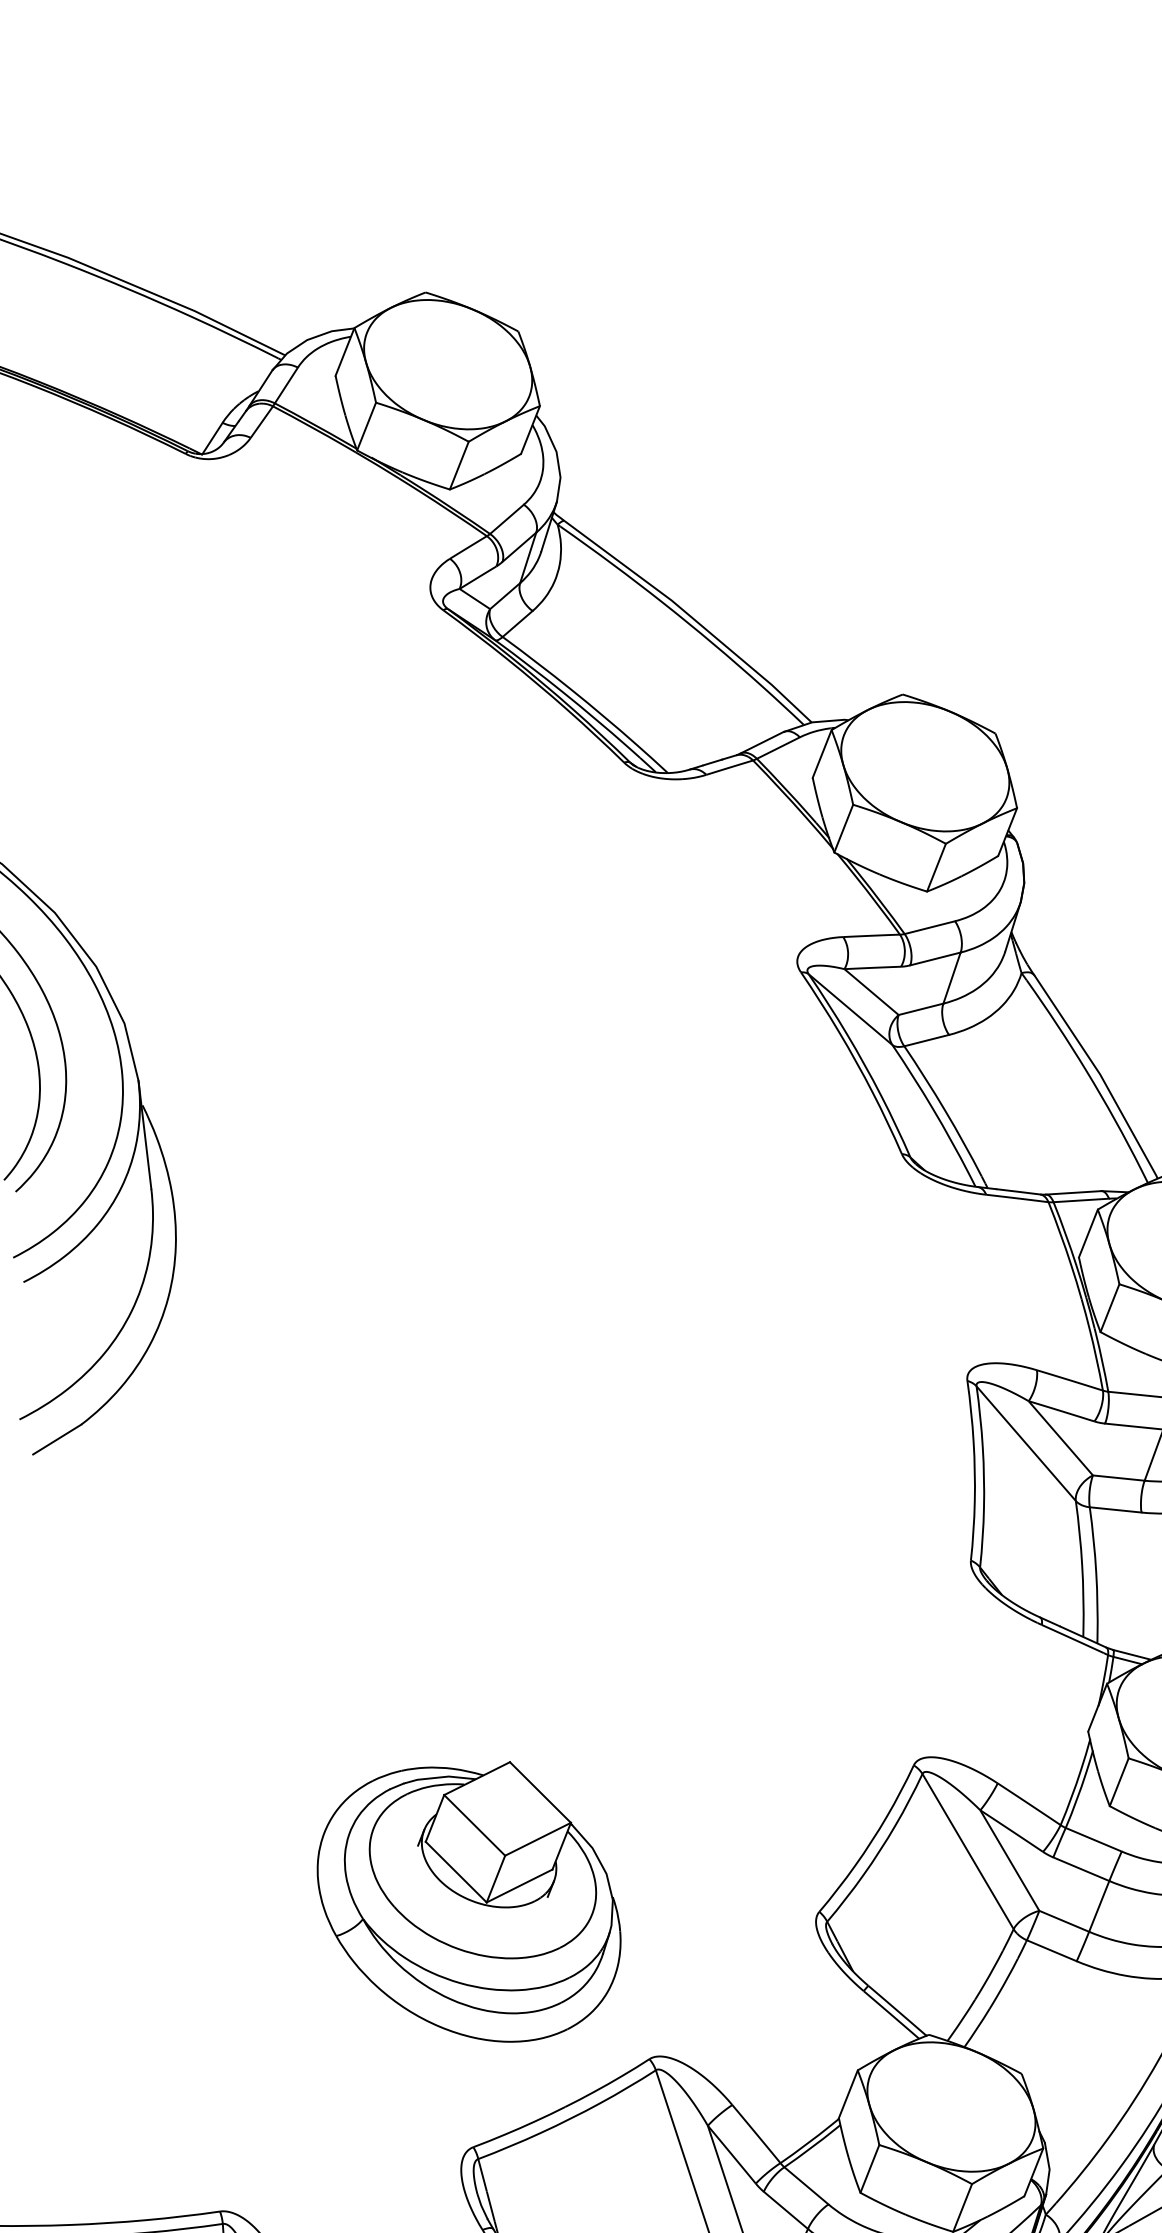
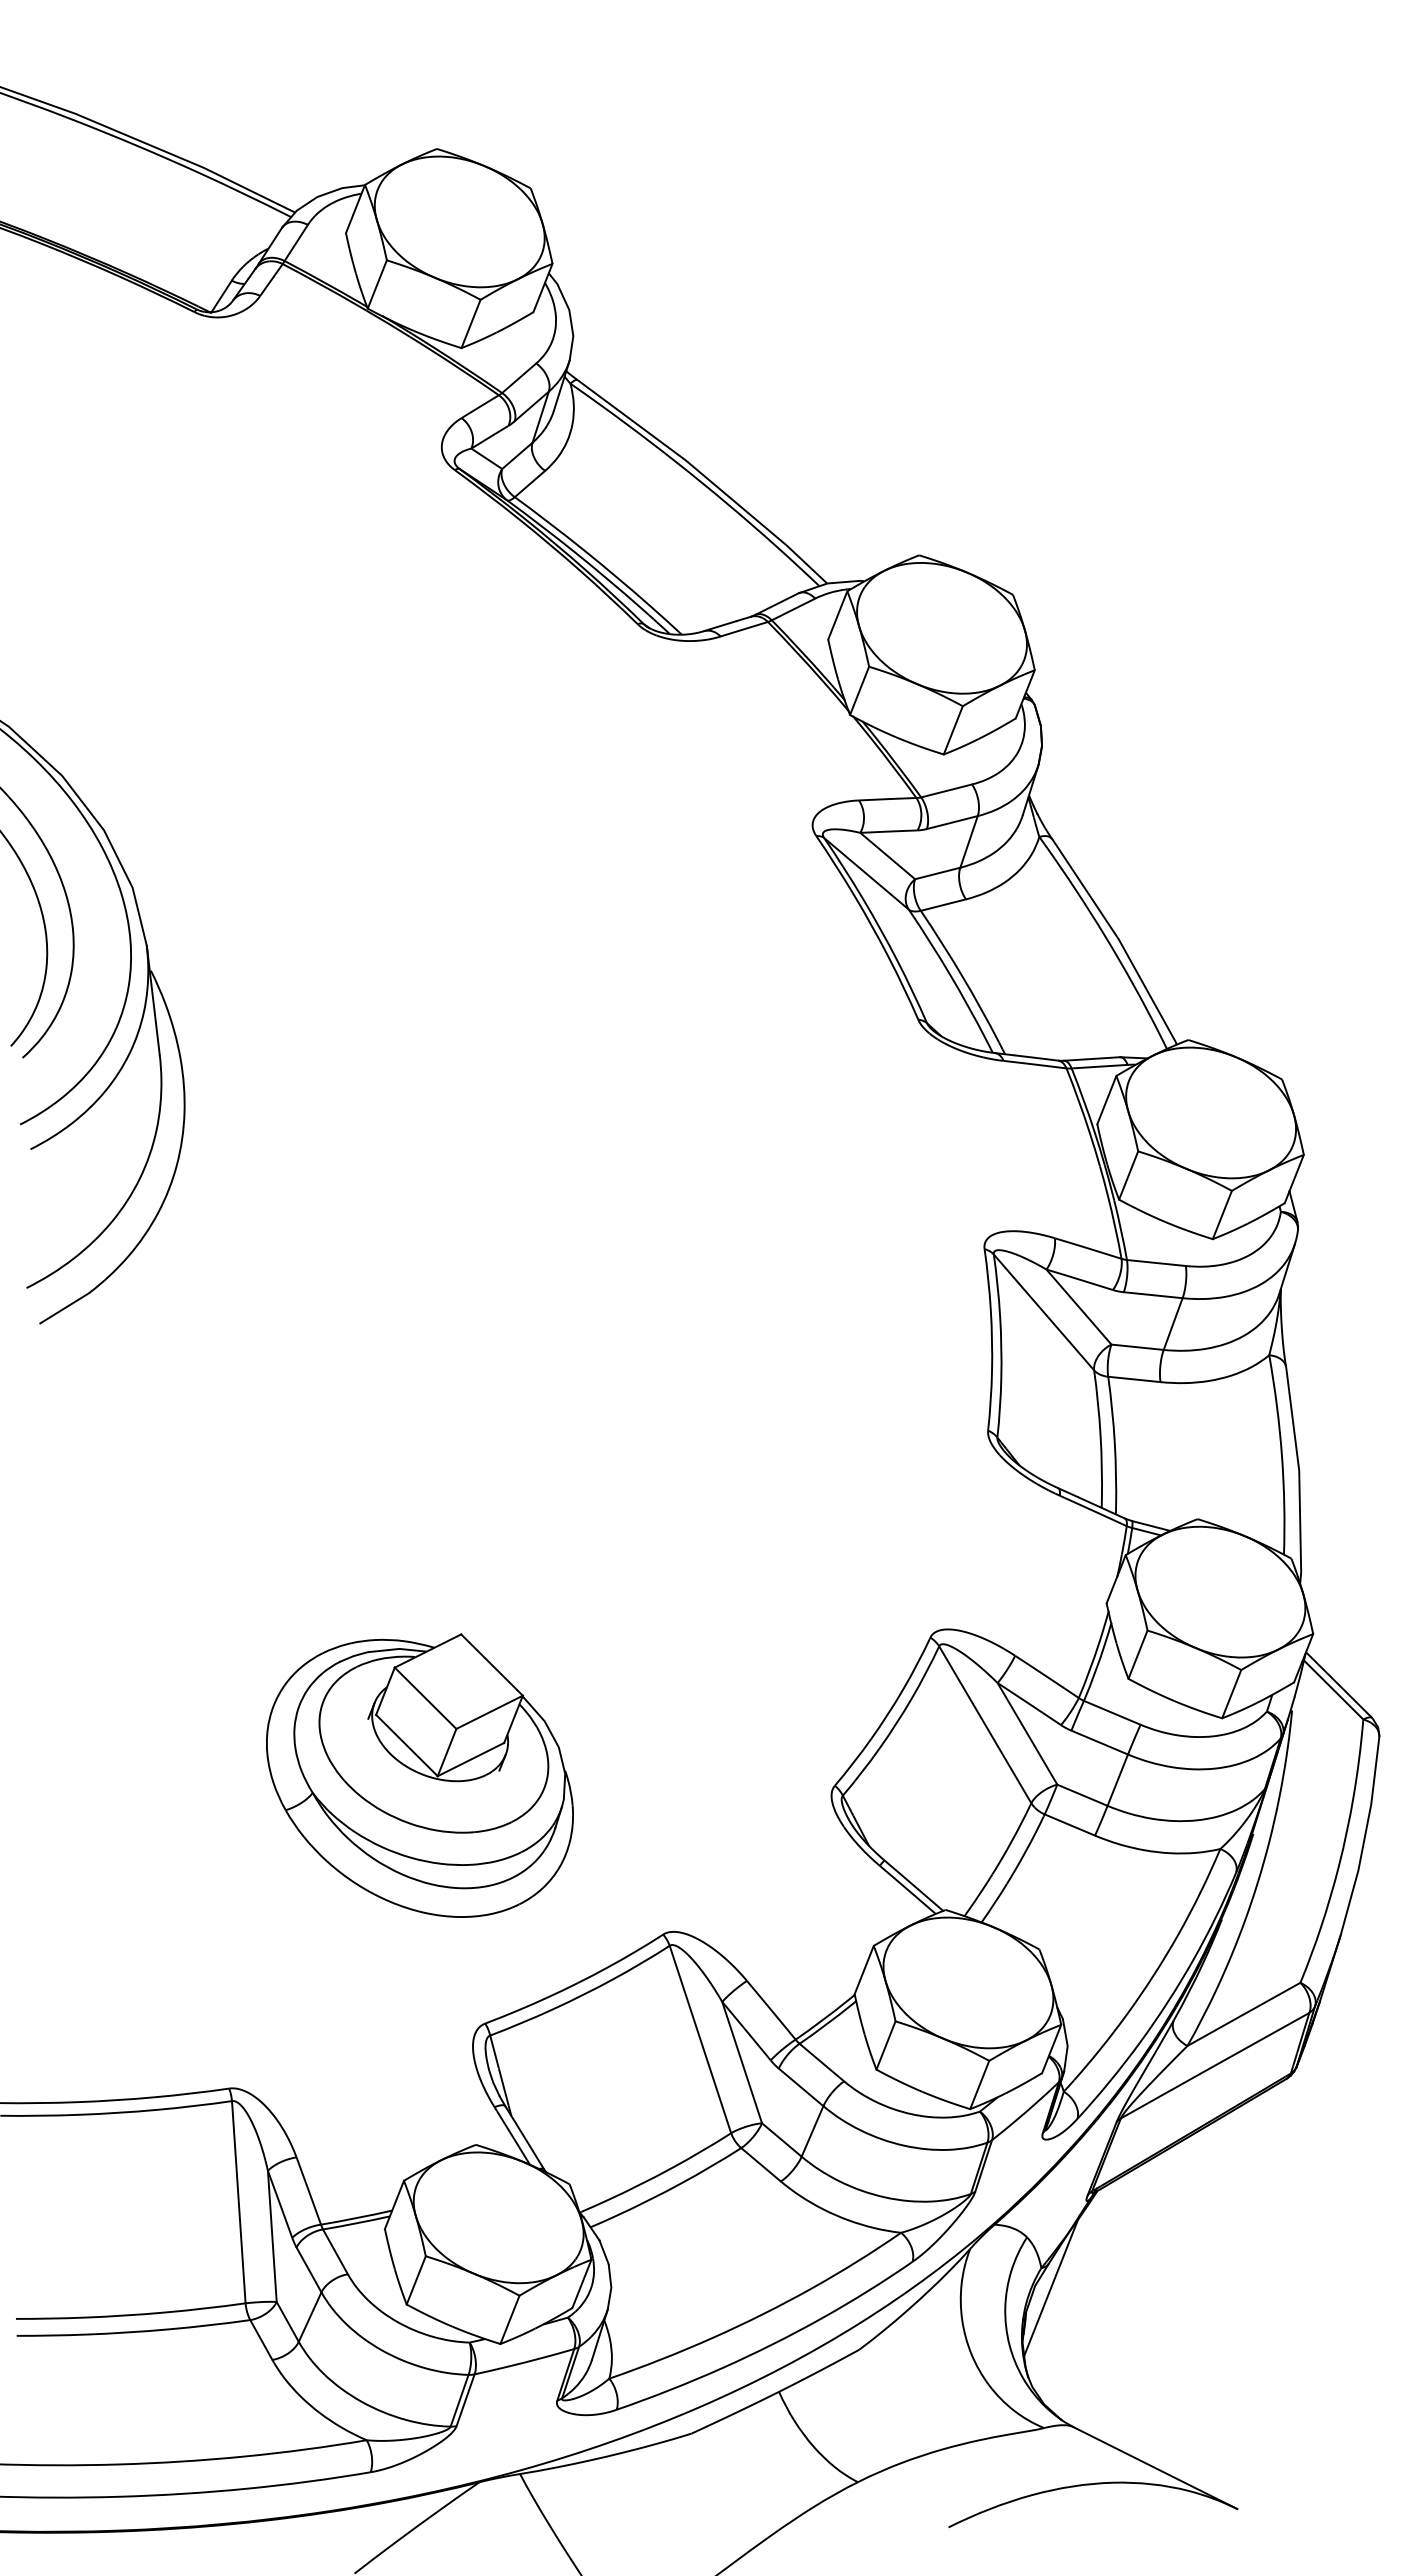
part: (468, 1901) -> (419, 1775), moved

